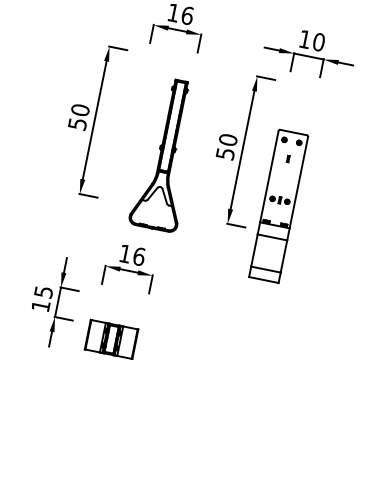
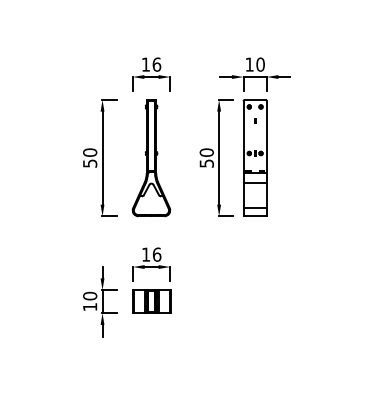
part: (166, 155) -> (151, 158), moved
part: (278, 205) -> (254, 157), moved
text: (44, 291) -> (90, 295), 15 -> 10
part: (111, 339) -> (151, 301), moved

